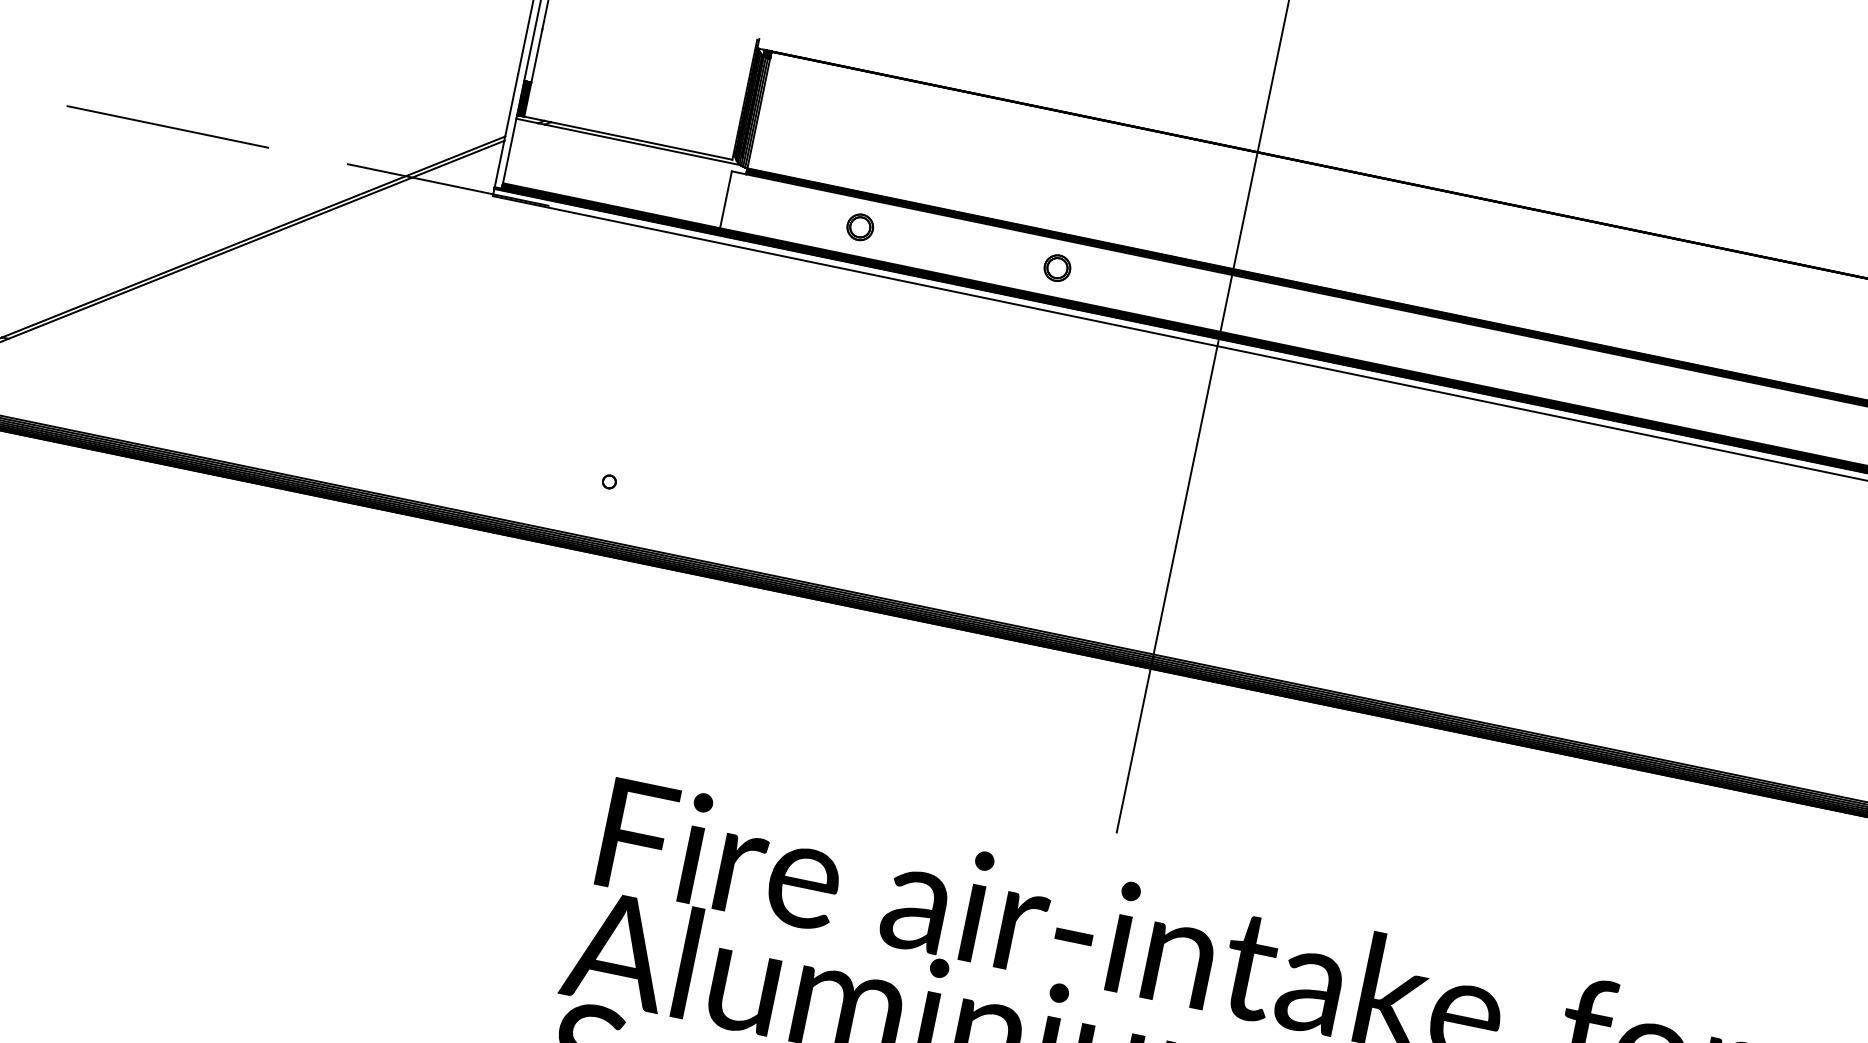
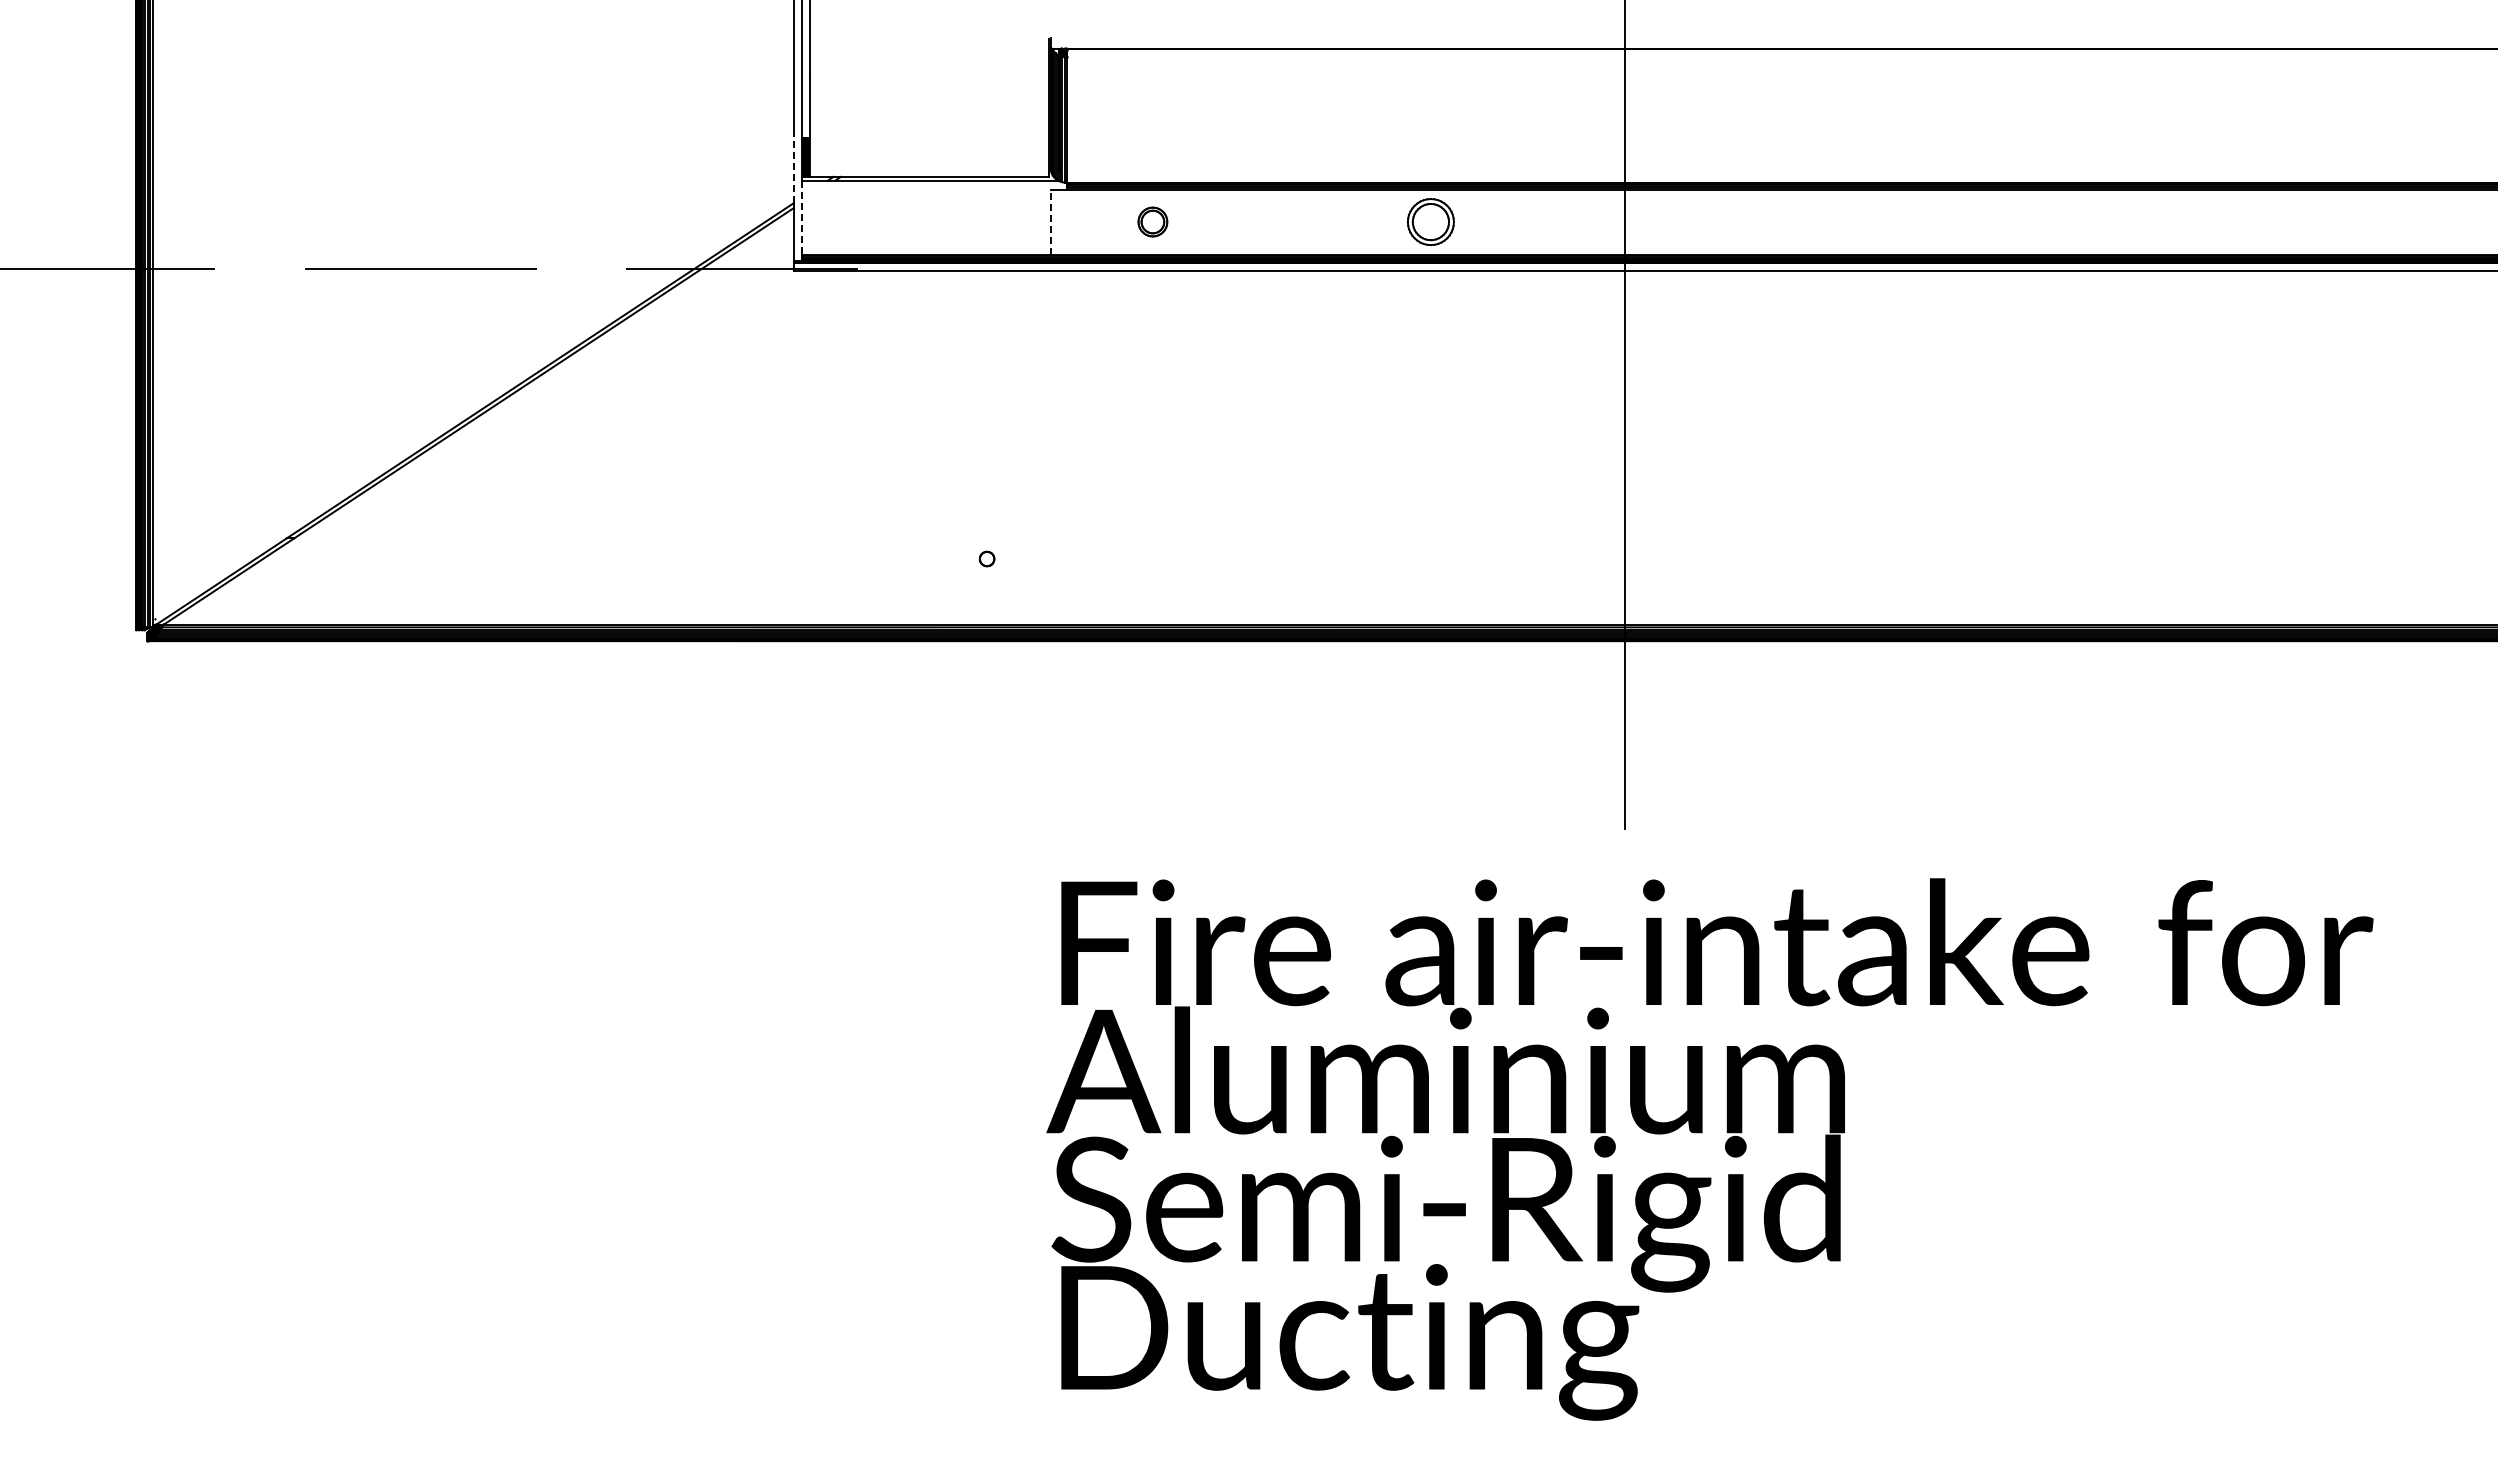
line: (511, 105) -> (793, 167), solid -> dashed
line: (510, 150) -> (802, 217), solid -> dashed
line: (726, 200) -> (1051, 222), solid -> dashed
part: (860, 226) -> (1152, 221), moved
part: (1057, 267) -> (1430, 221), size x1.6

